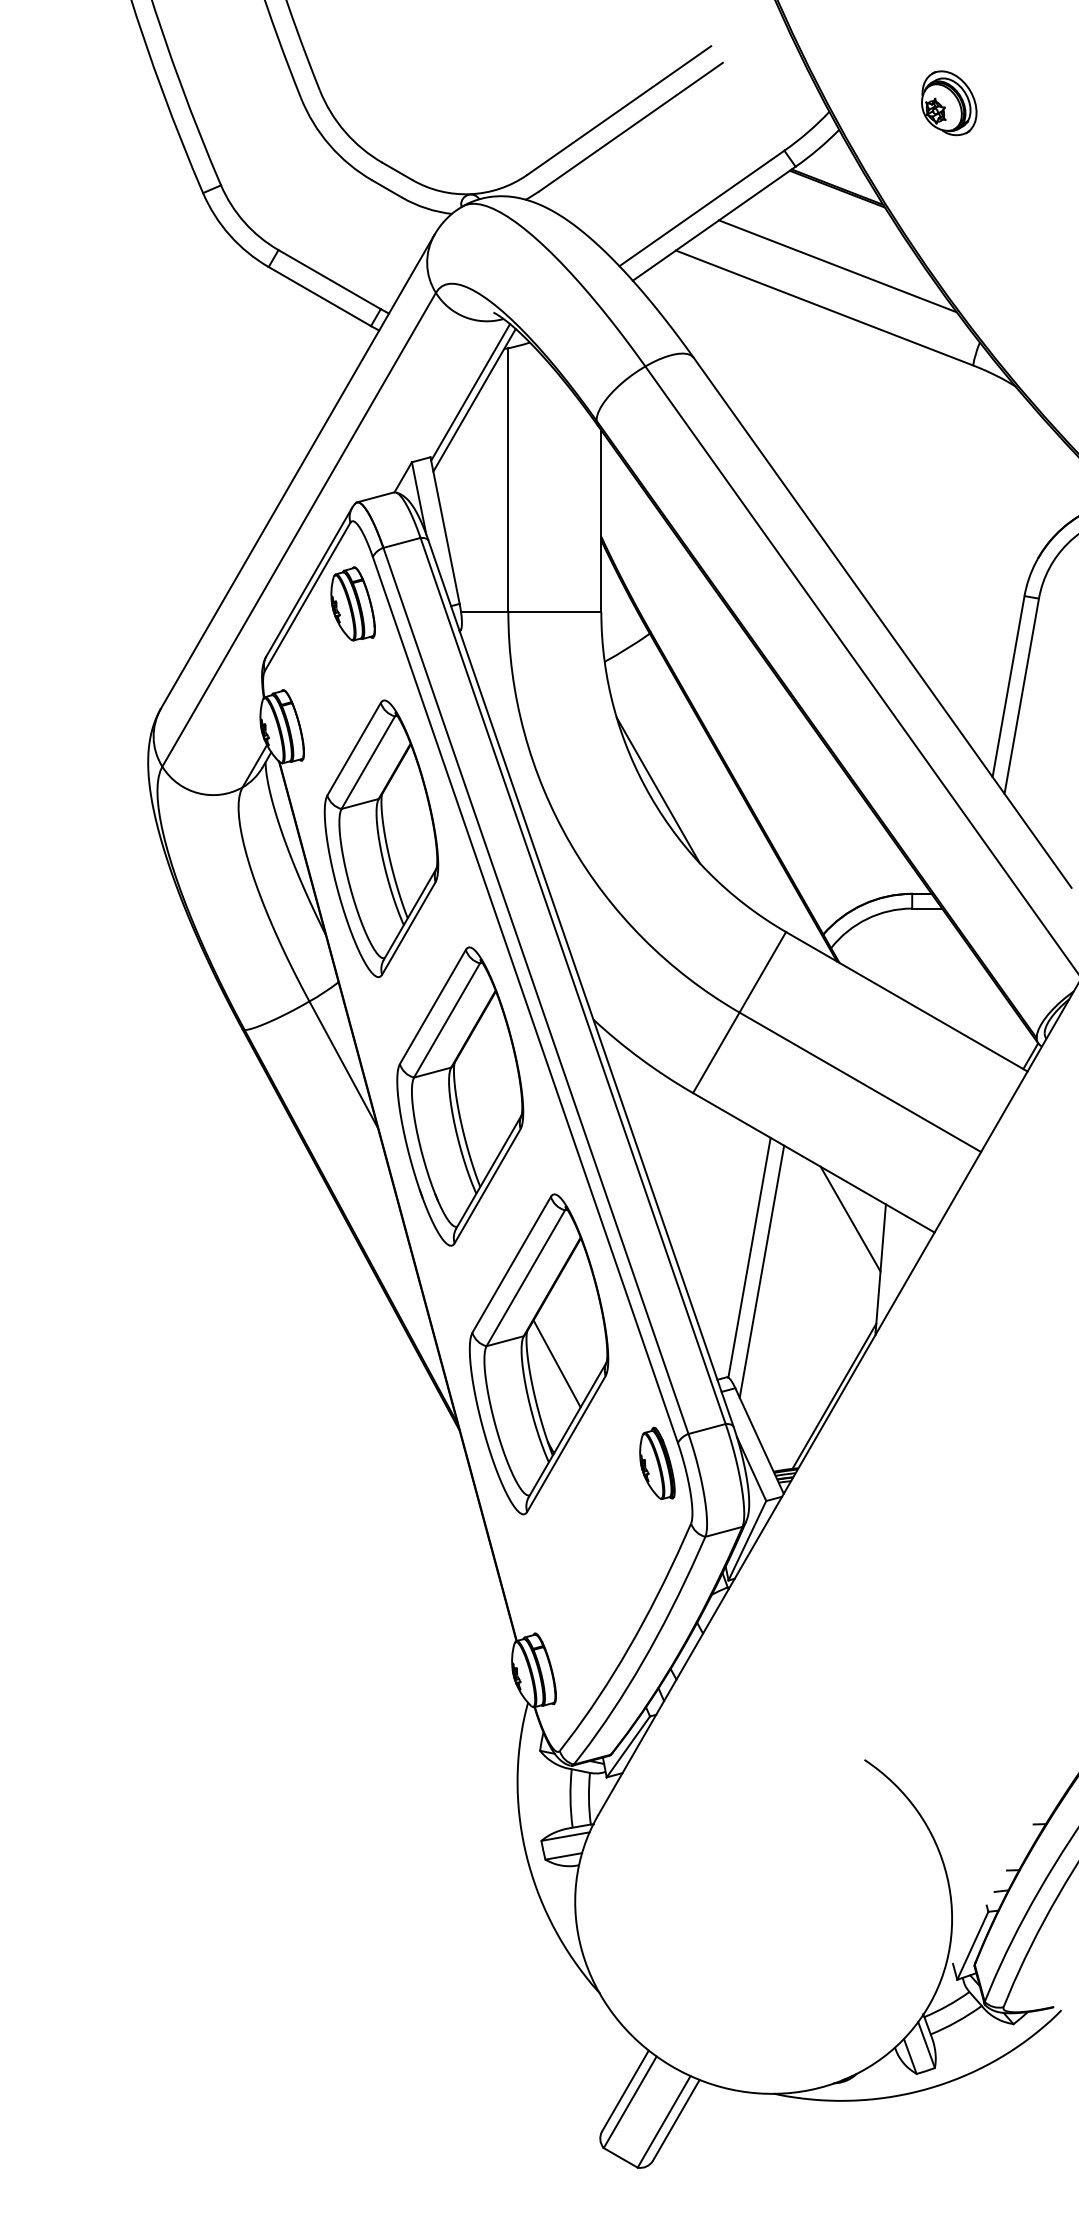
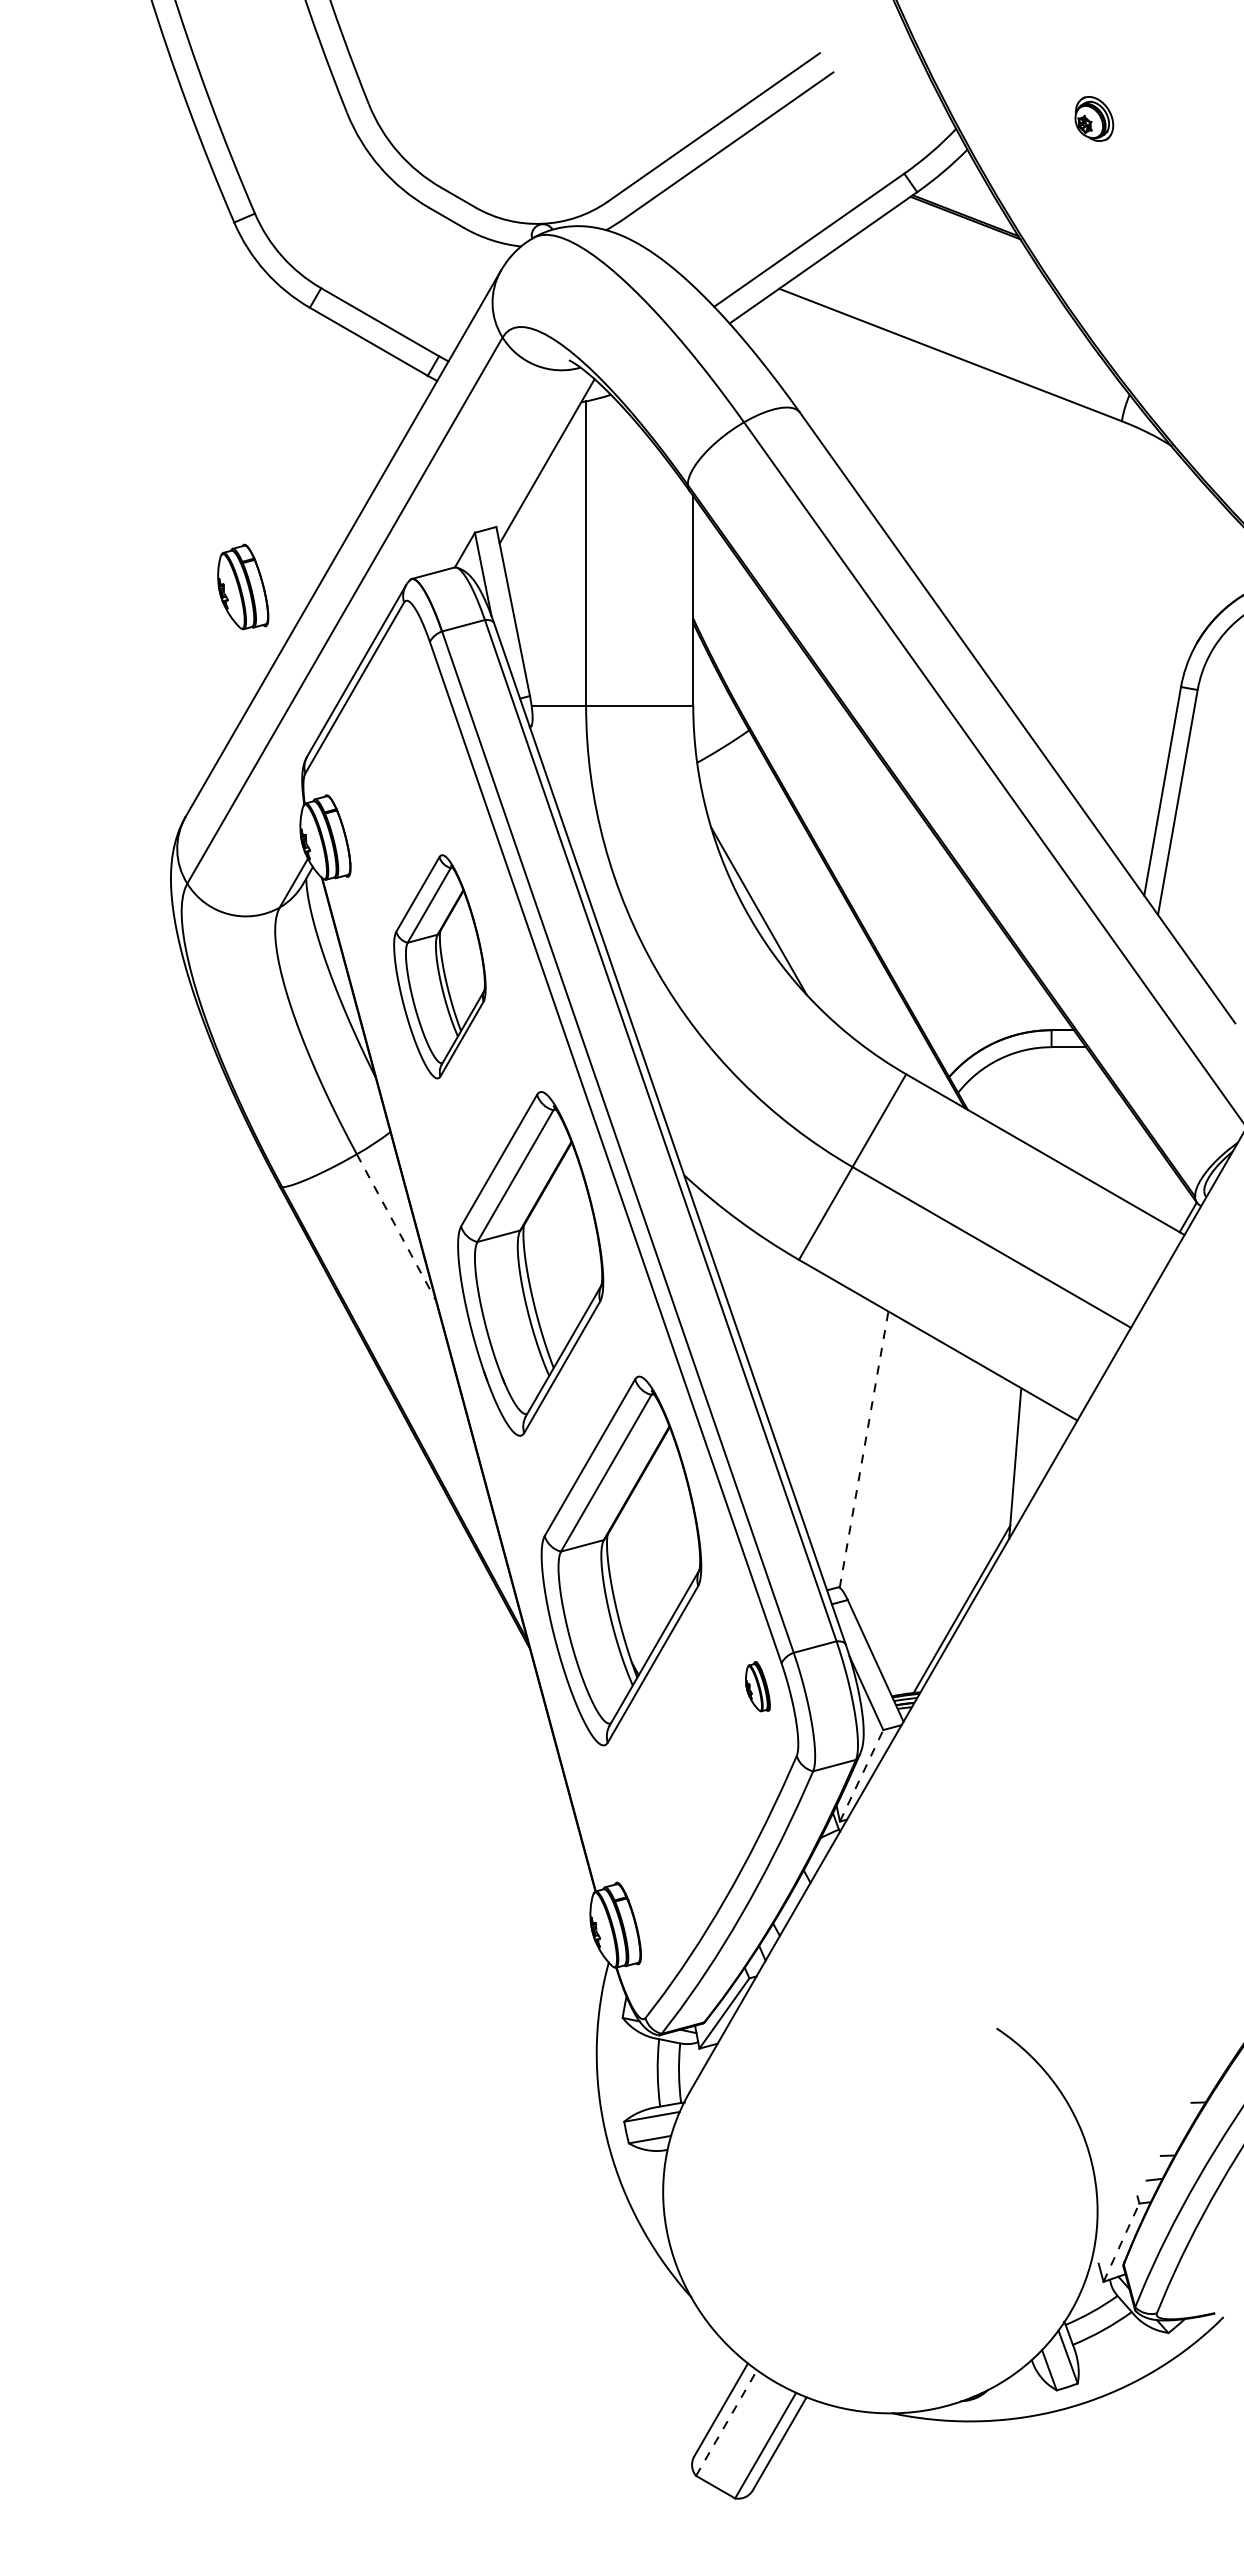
part: (949, 102) -> (1094, 118), size x0.6
line: (837, 265) -> (965, 306), removed
line: (470, 391) -> (542, 451), removed
part: (353, 603) -> (243, 586), moved
part: (381, 838) -> (439, 966), size x0.7
line: (343, 1065) -> (396, 1227), solid -> dashed
line: (850, 1218) -> (980, 1404), removed
line: (749, 1257) -> (864, 1449), solid -> dashed
line: (762, 1271) -> (878, 1465), removed
line: (557, 1363) -> (642, 1571), removed
part: (657, 1463) -> (757, 1686), size x0.6
line: (747, 1540) -> (861, 1775), solid -> dashed
line: (972, 1945) -> (1121, 2242), solid -> dashed
line: (630, 2102) -> (726, 2423), solid -> dashed

